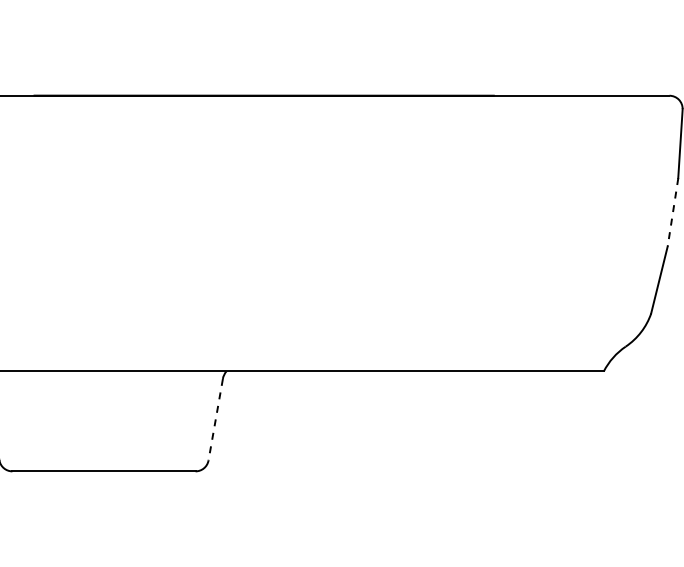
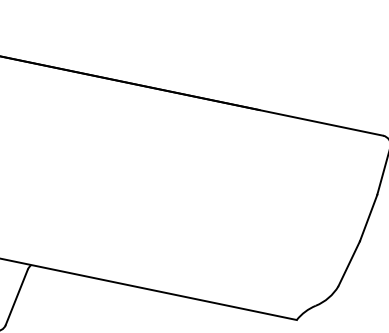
line: (672, 212) -> (368, 218), dashed -> solid
line: (215, 420) -> (16, 297), dashed -> solid

